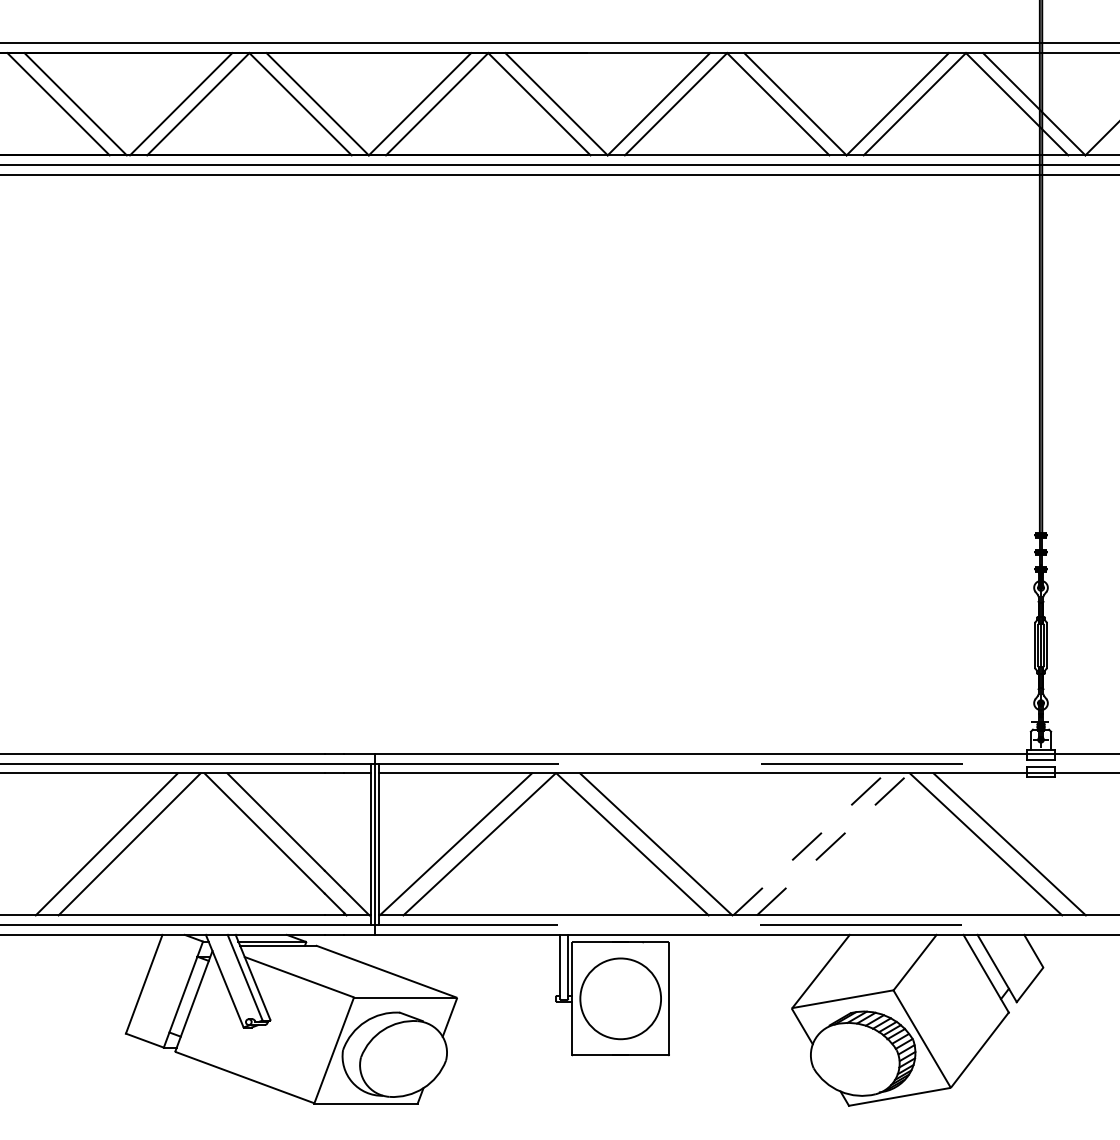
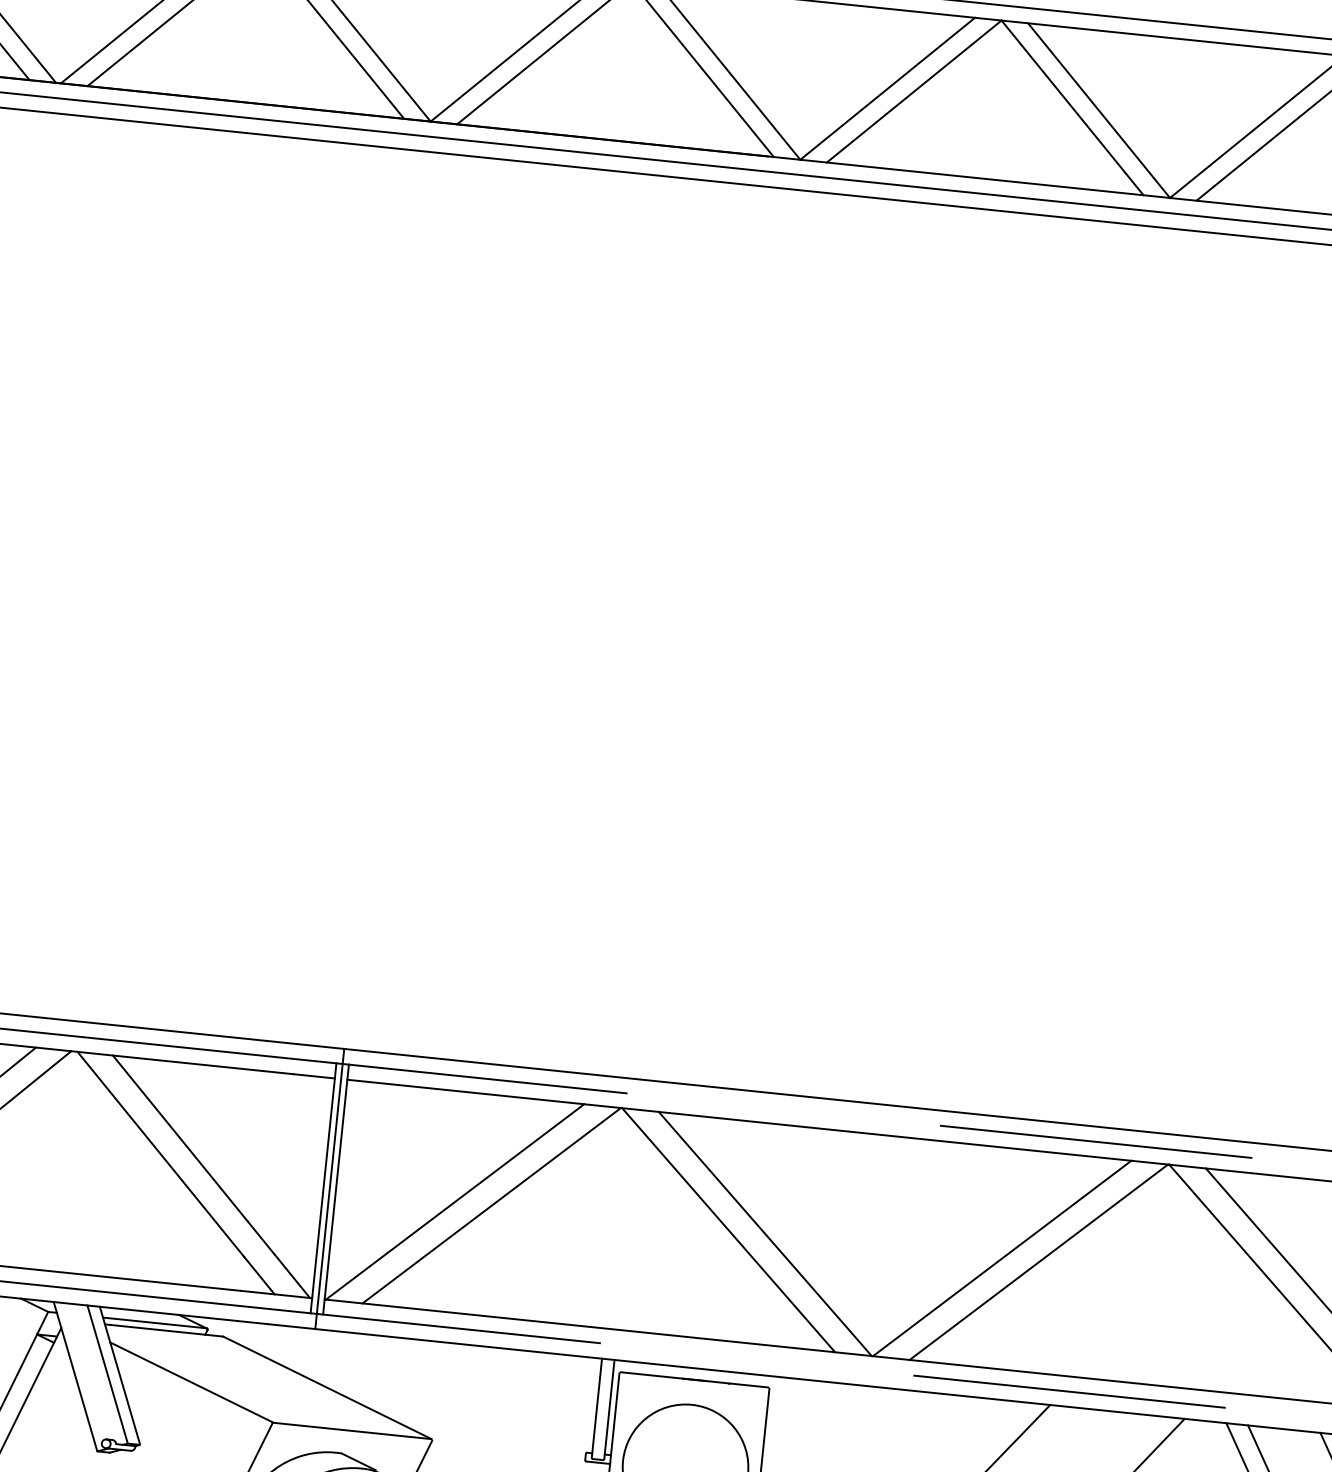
line: (809, 844) -> (1002, 1258), dashed -> solid
line: (833, 844) -> (1039, 1262), dashed -> solid

